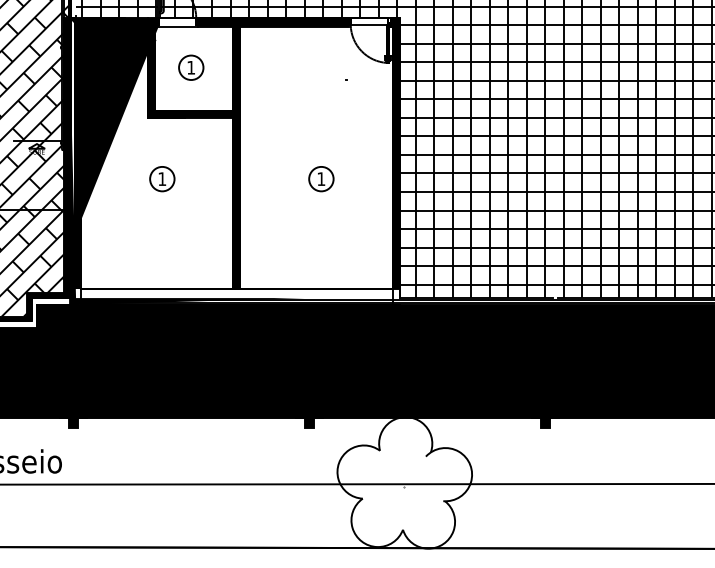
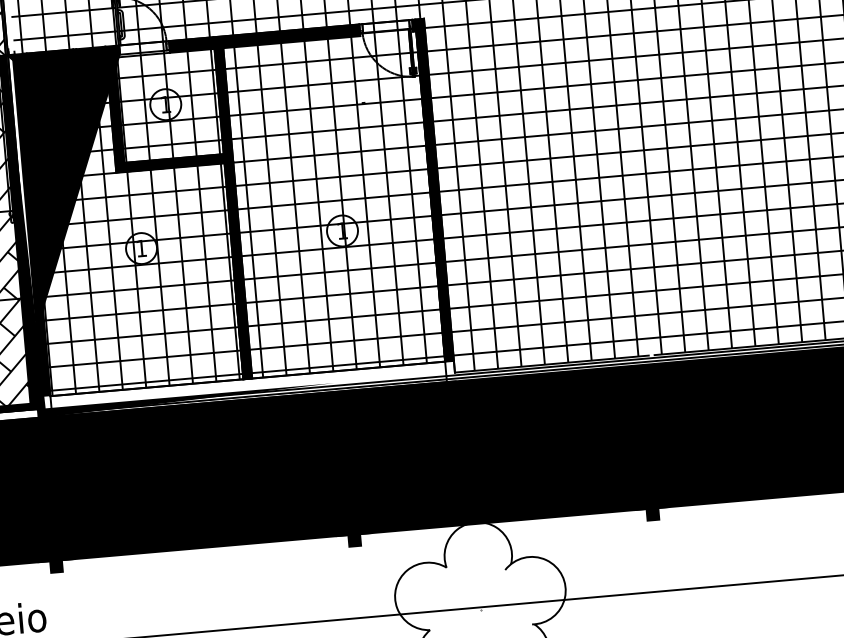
hatch: (236, 153) -> (232, 207), added

